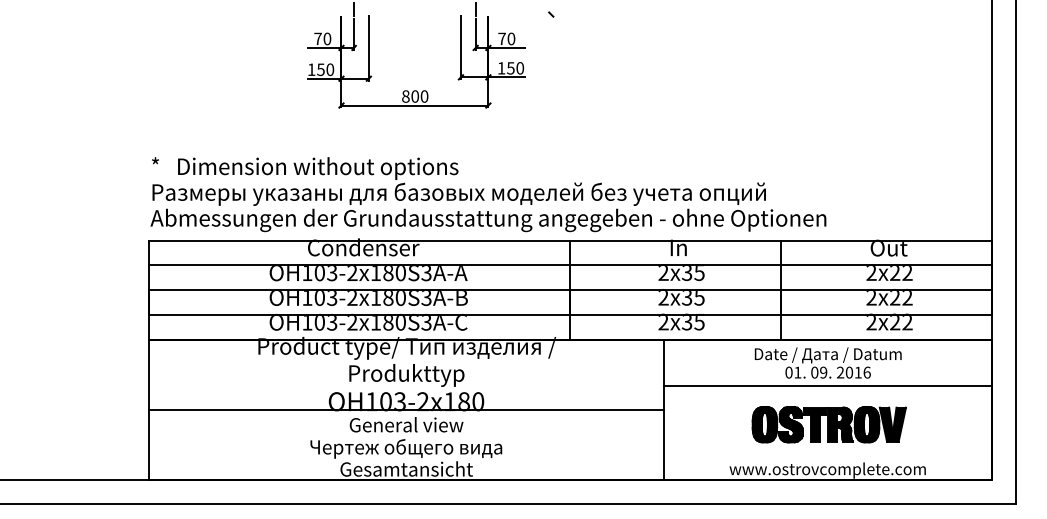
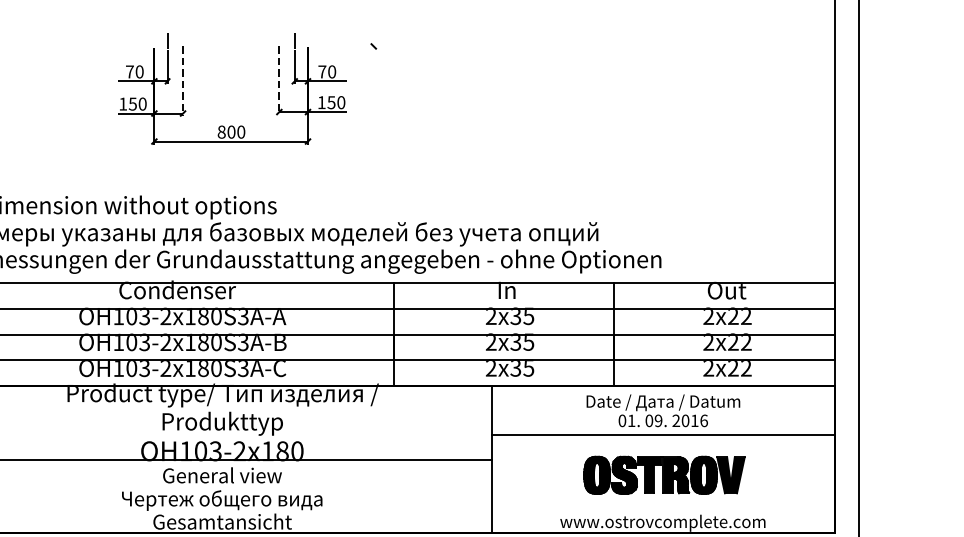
line: (460, 47) -> (278, 80), solid -> dashed
line: (368, 48) -> (182, 81), solid -> dashed

